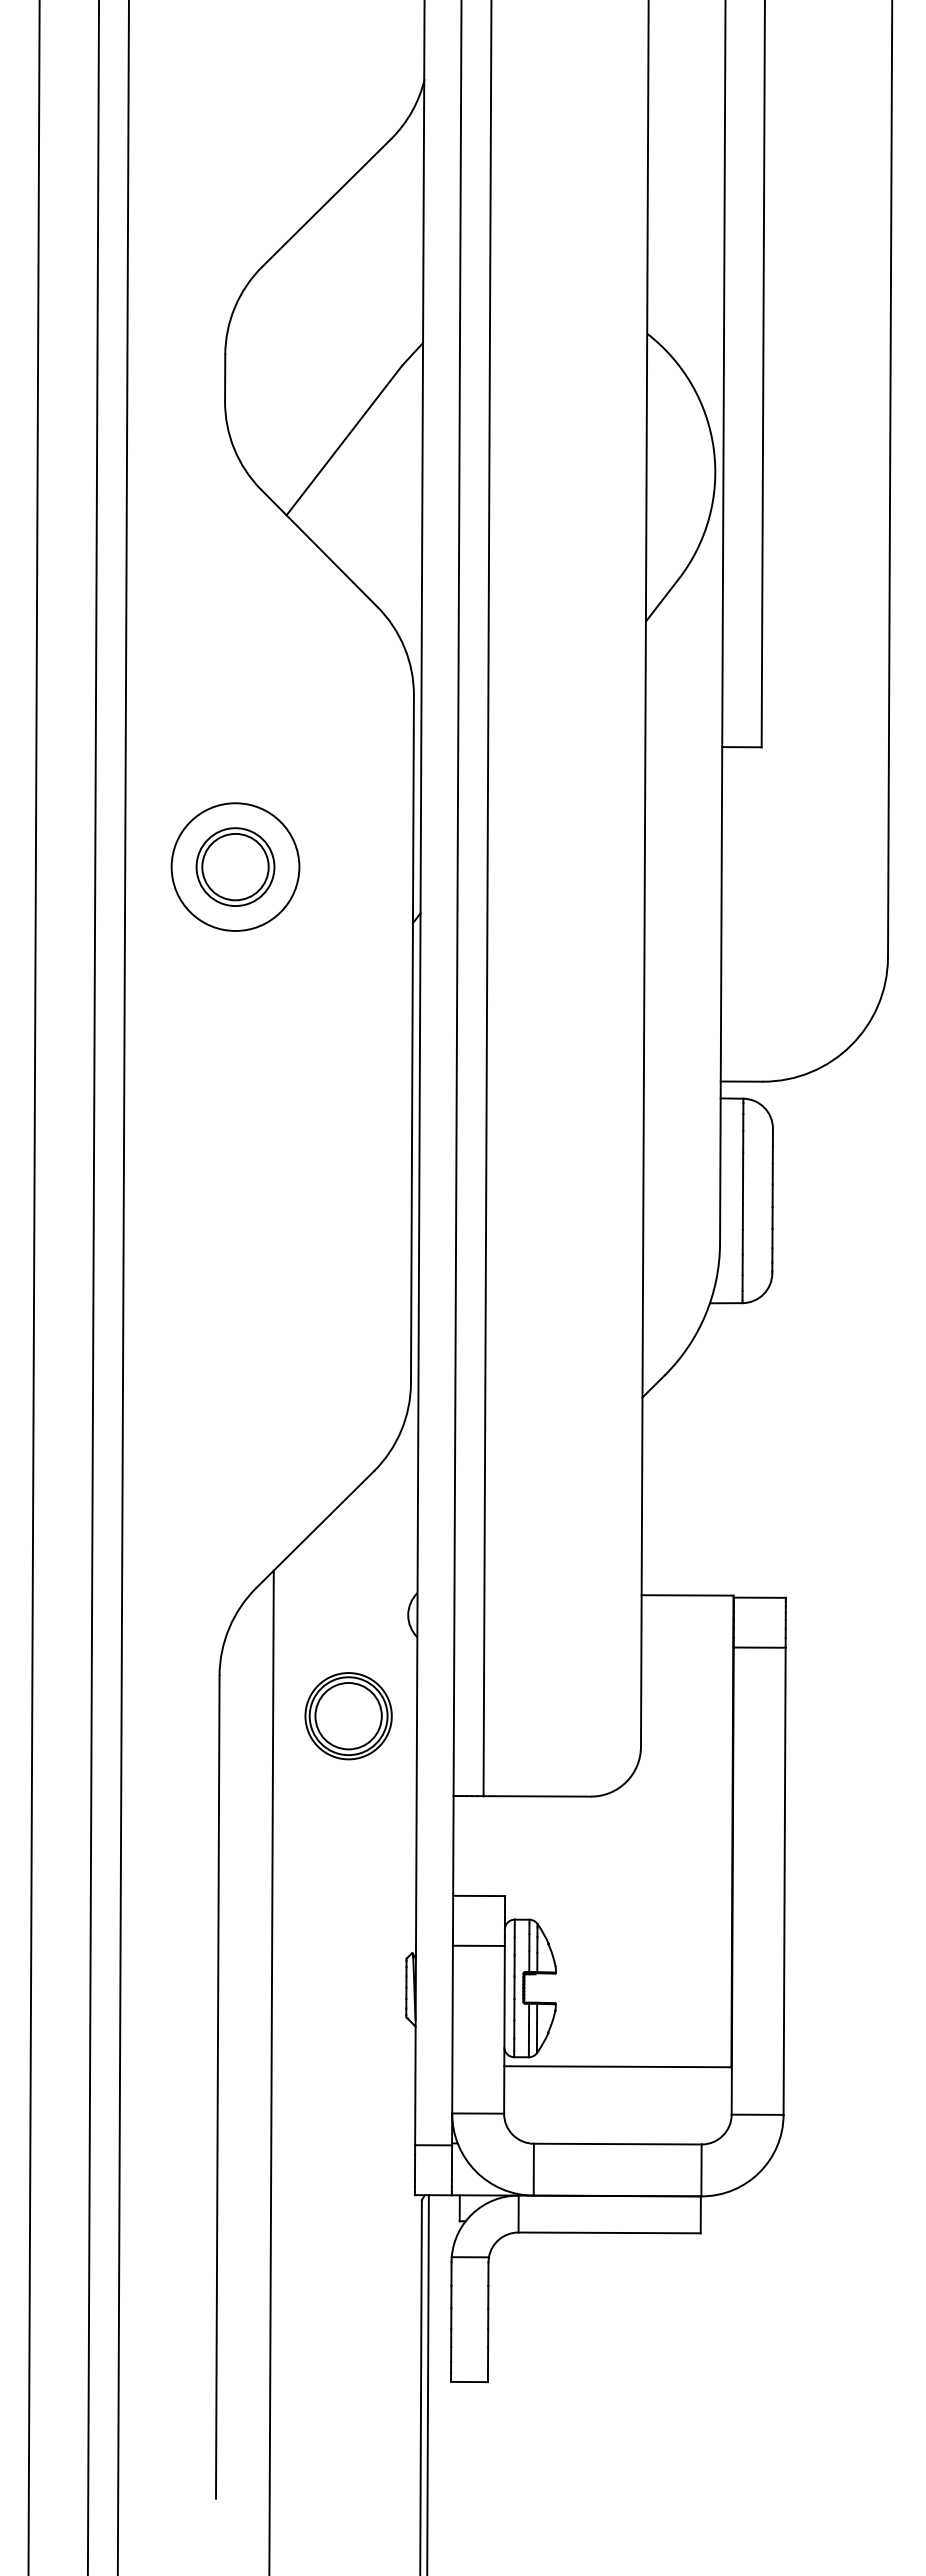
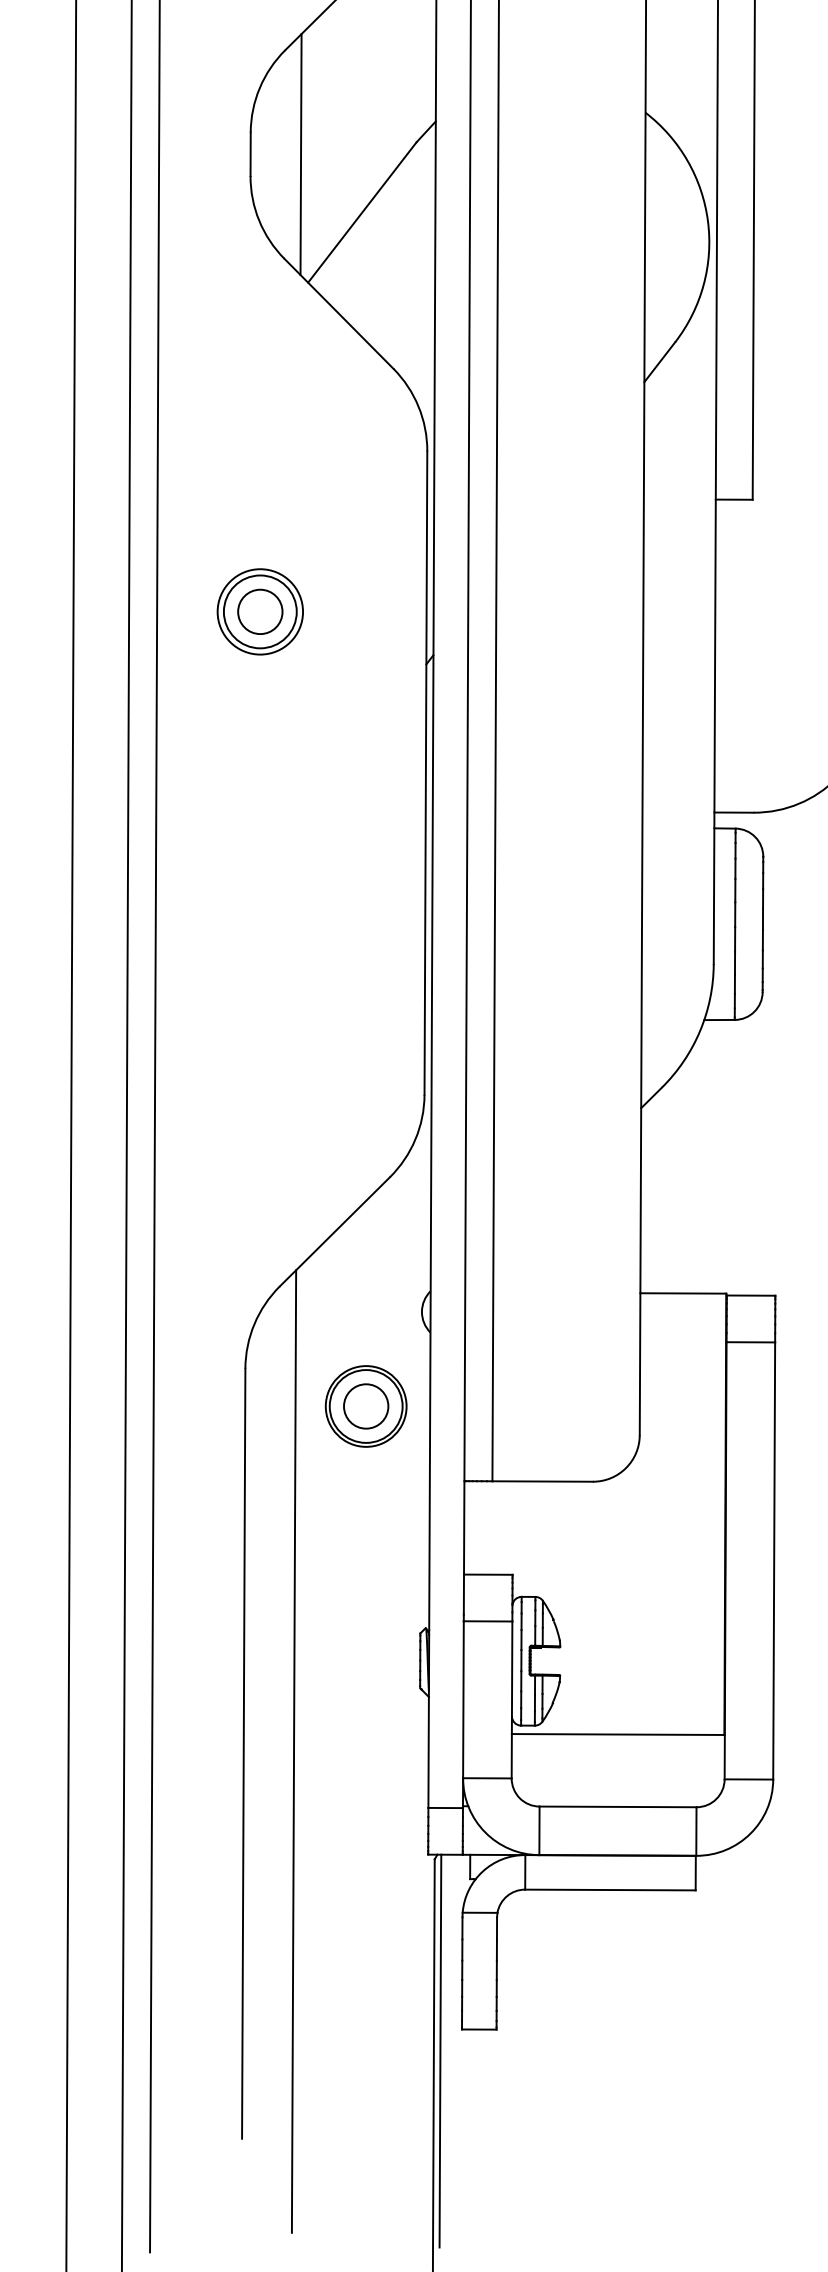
line: (278, 378) -> (300, 154), added
circle: (235, 866) -> (260, 611), size x0.71
circle: (235, 866) -> (260, 611), size x0.71
circle: (348, 1715) -> (366, 1405), size x0.71

